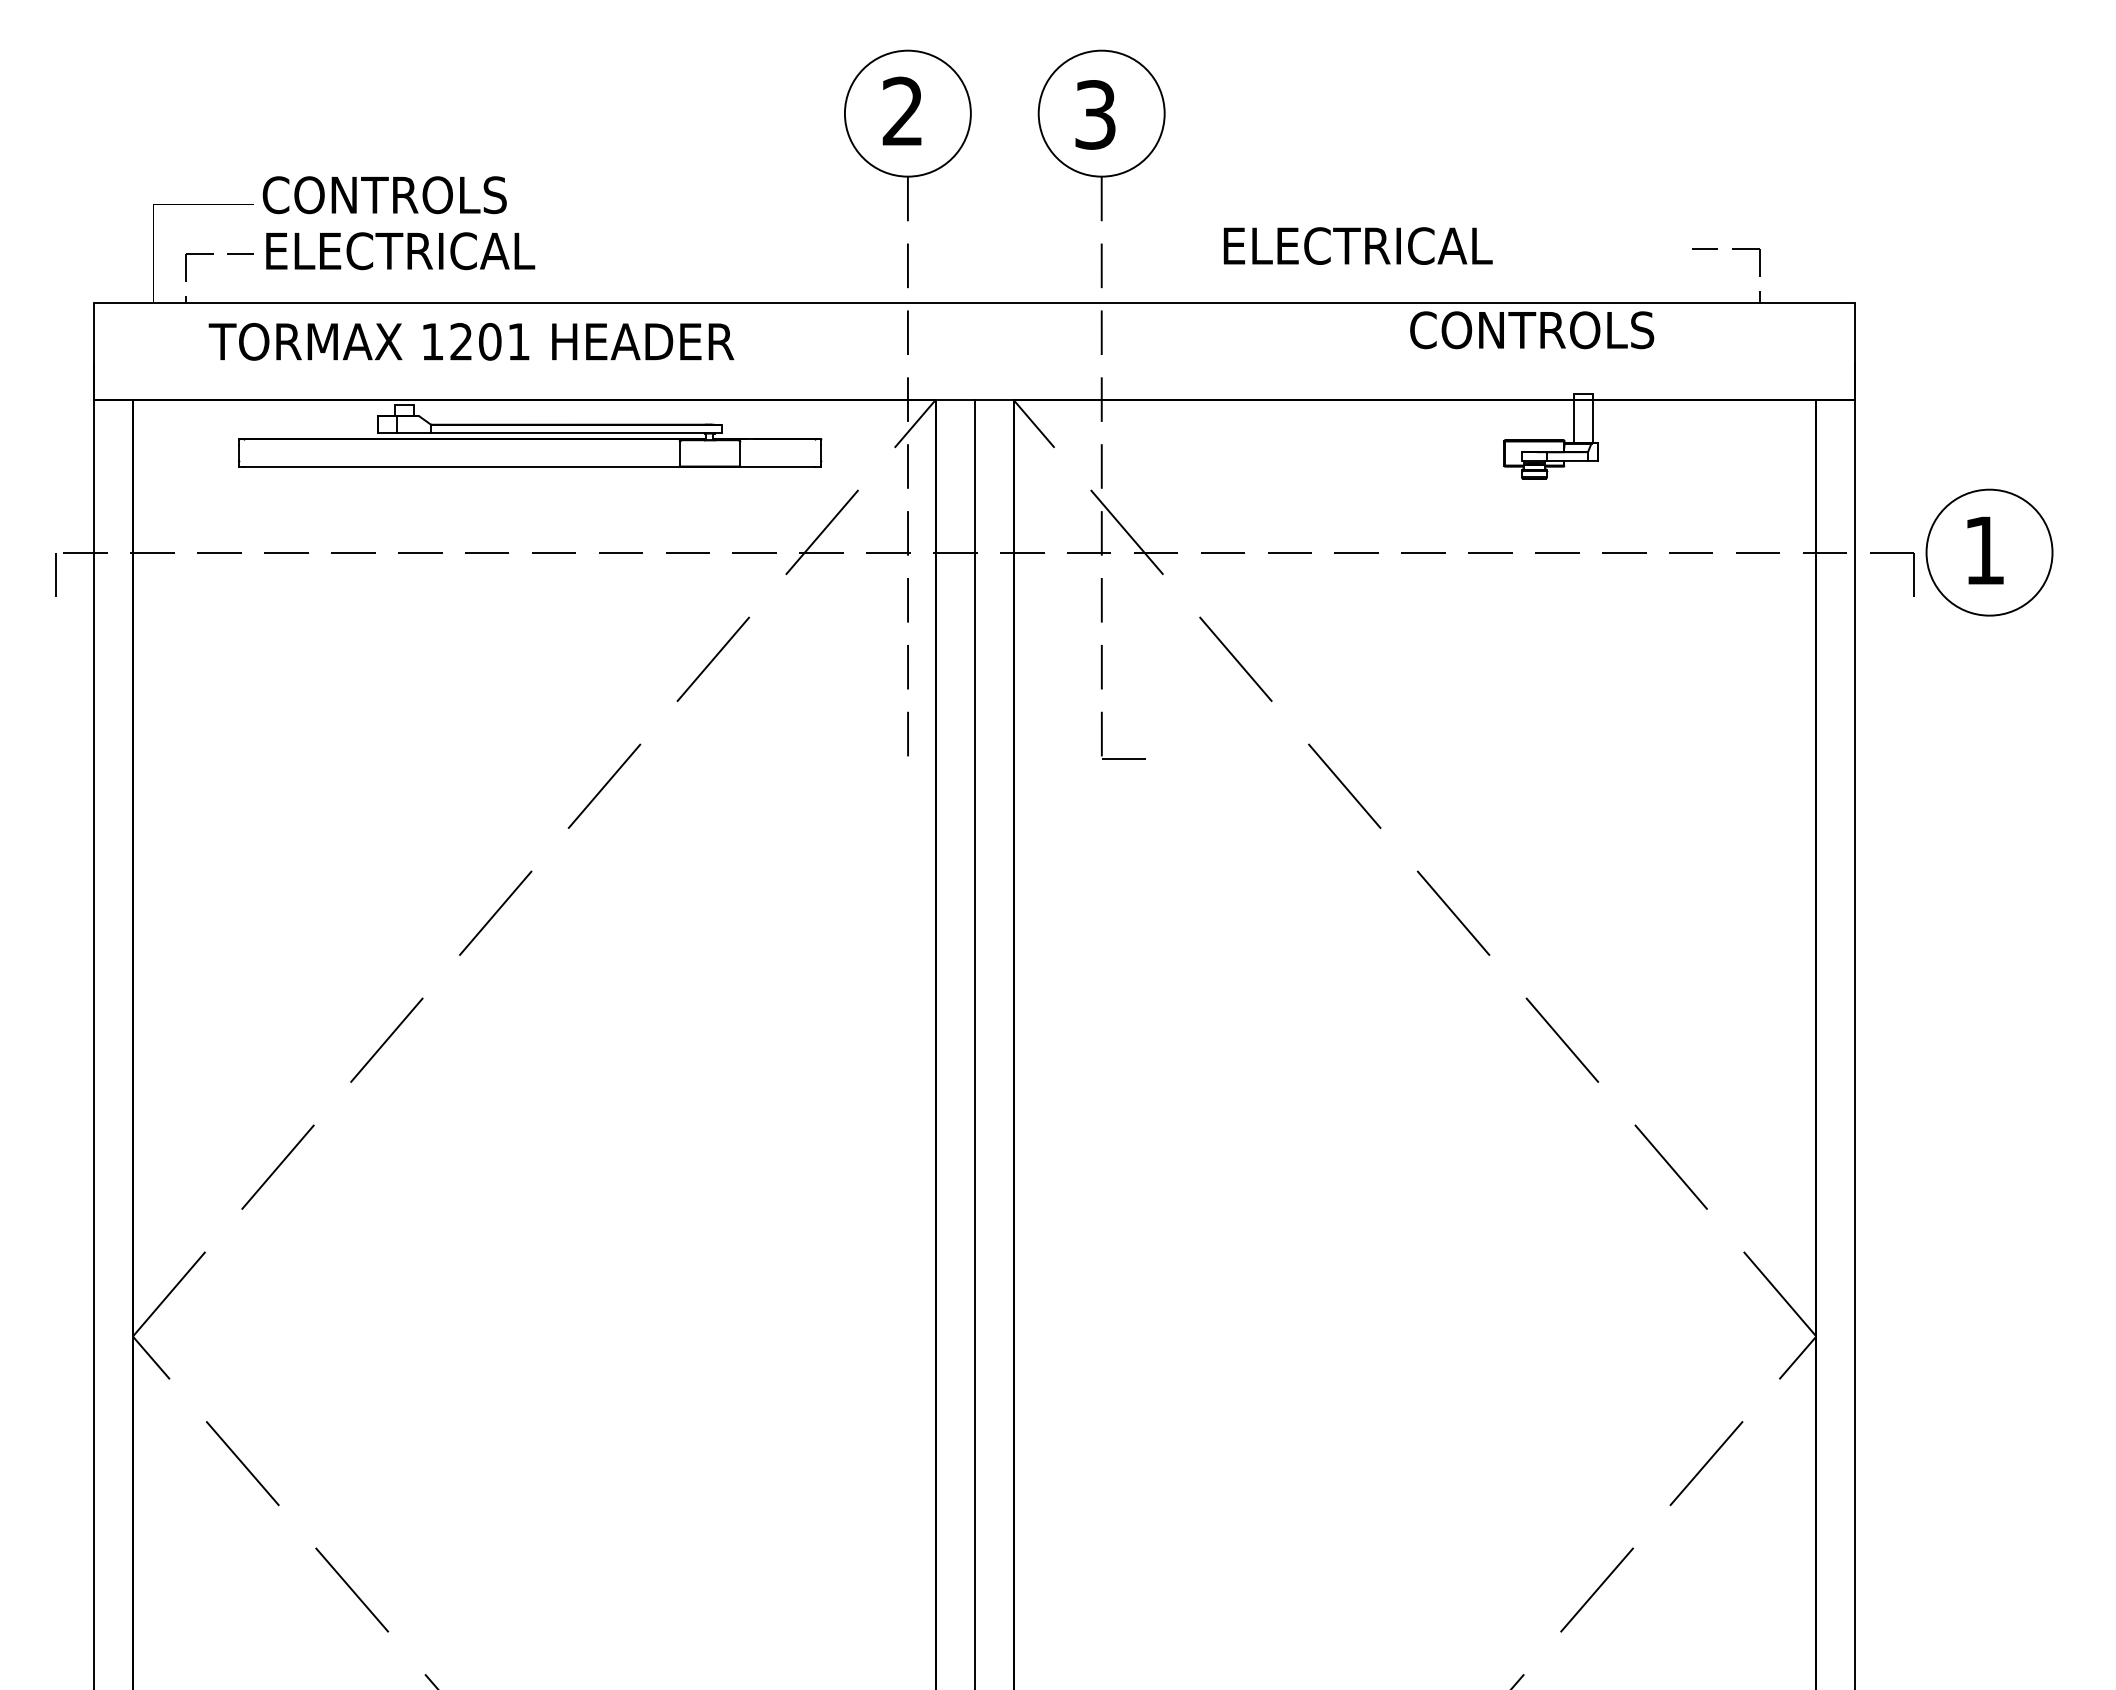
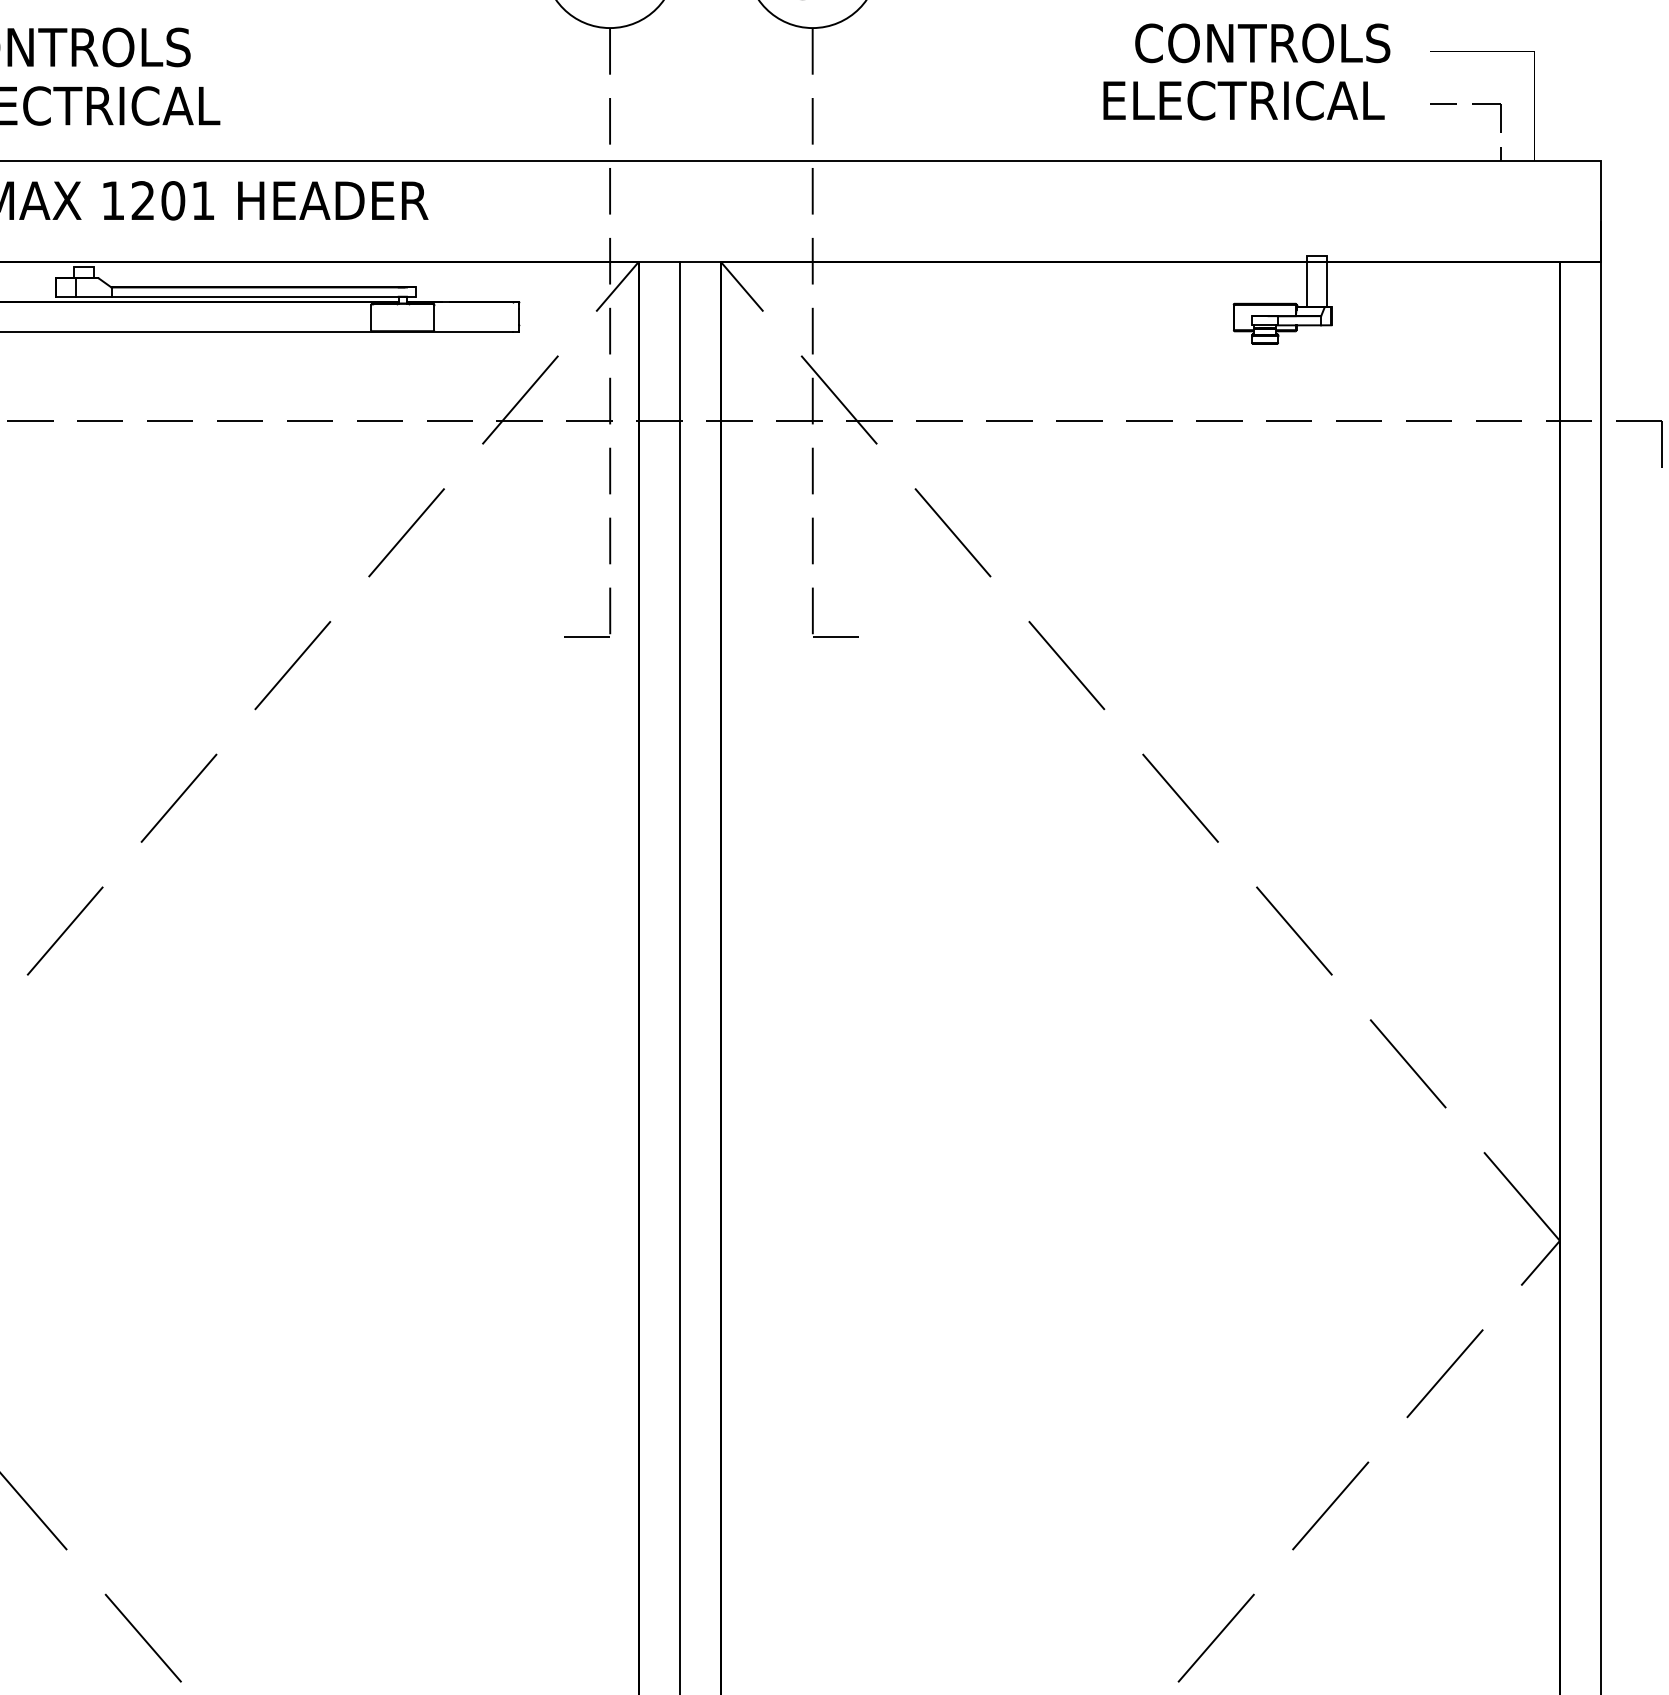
text: (1357, 245) -> (1243, 100), moved
text: (1532, 330) -> (1263, 43), moved
line: (885, 758) -> (586, 636), added

